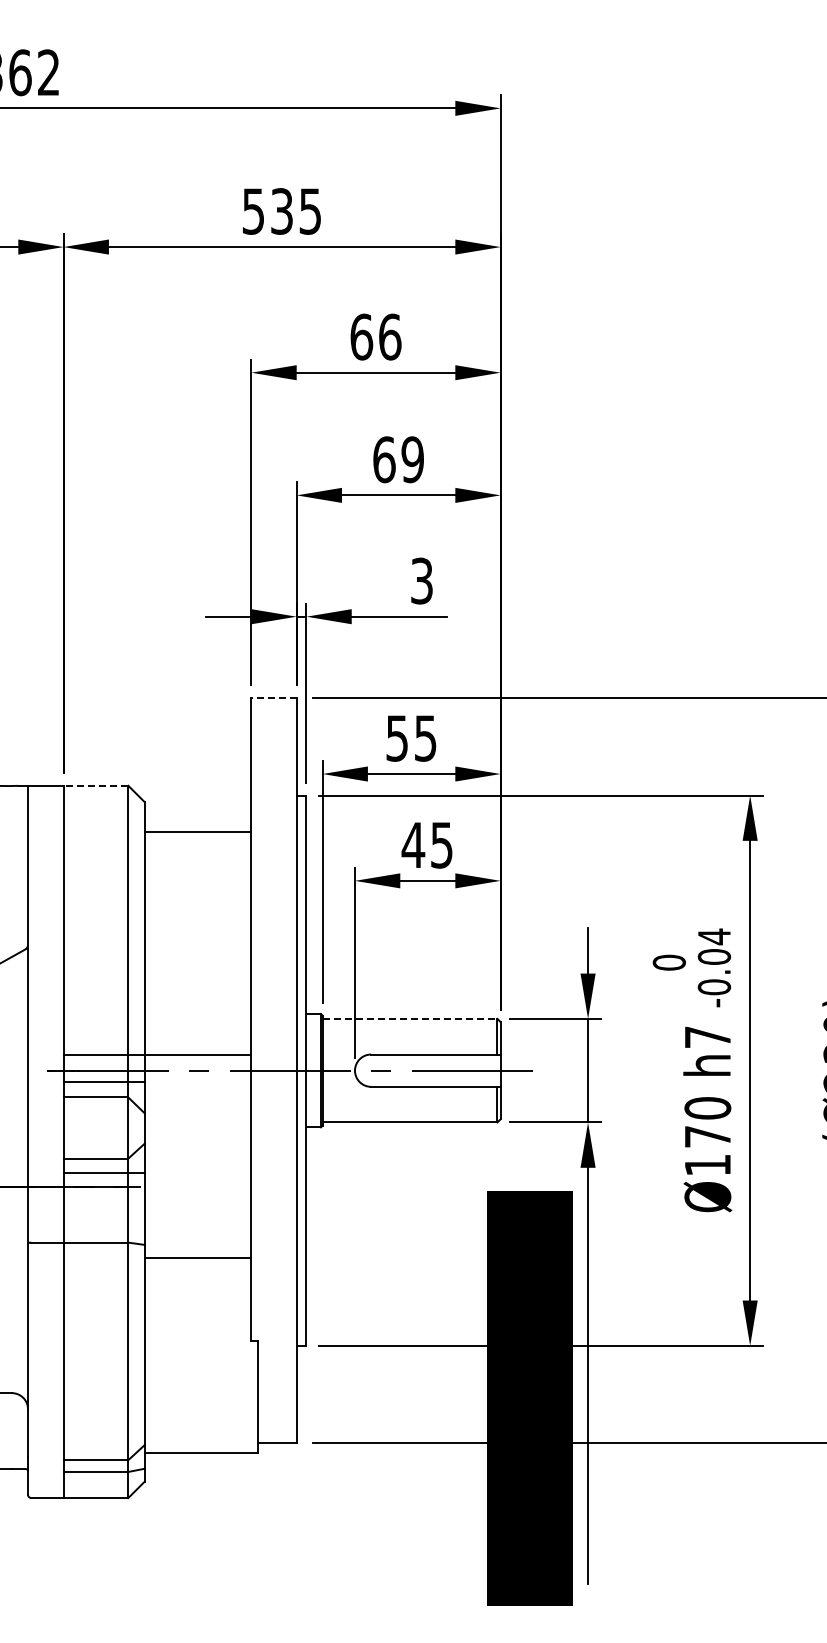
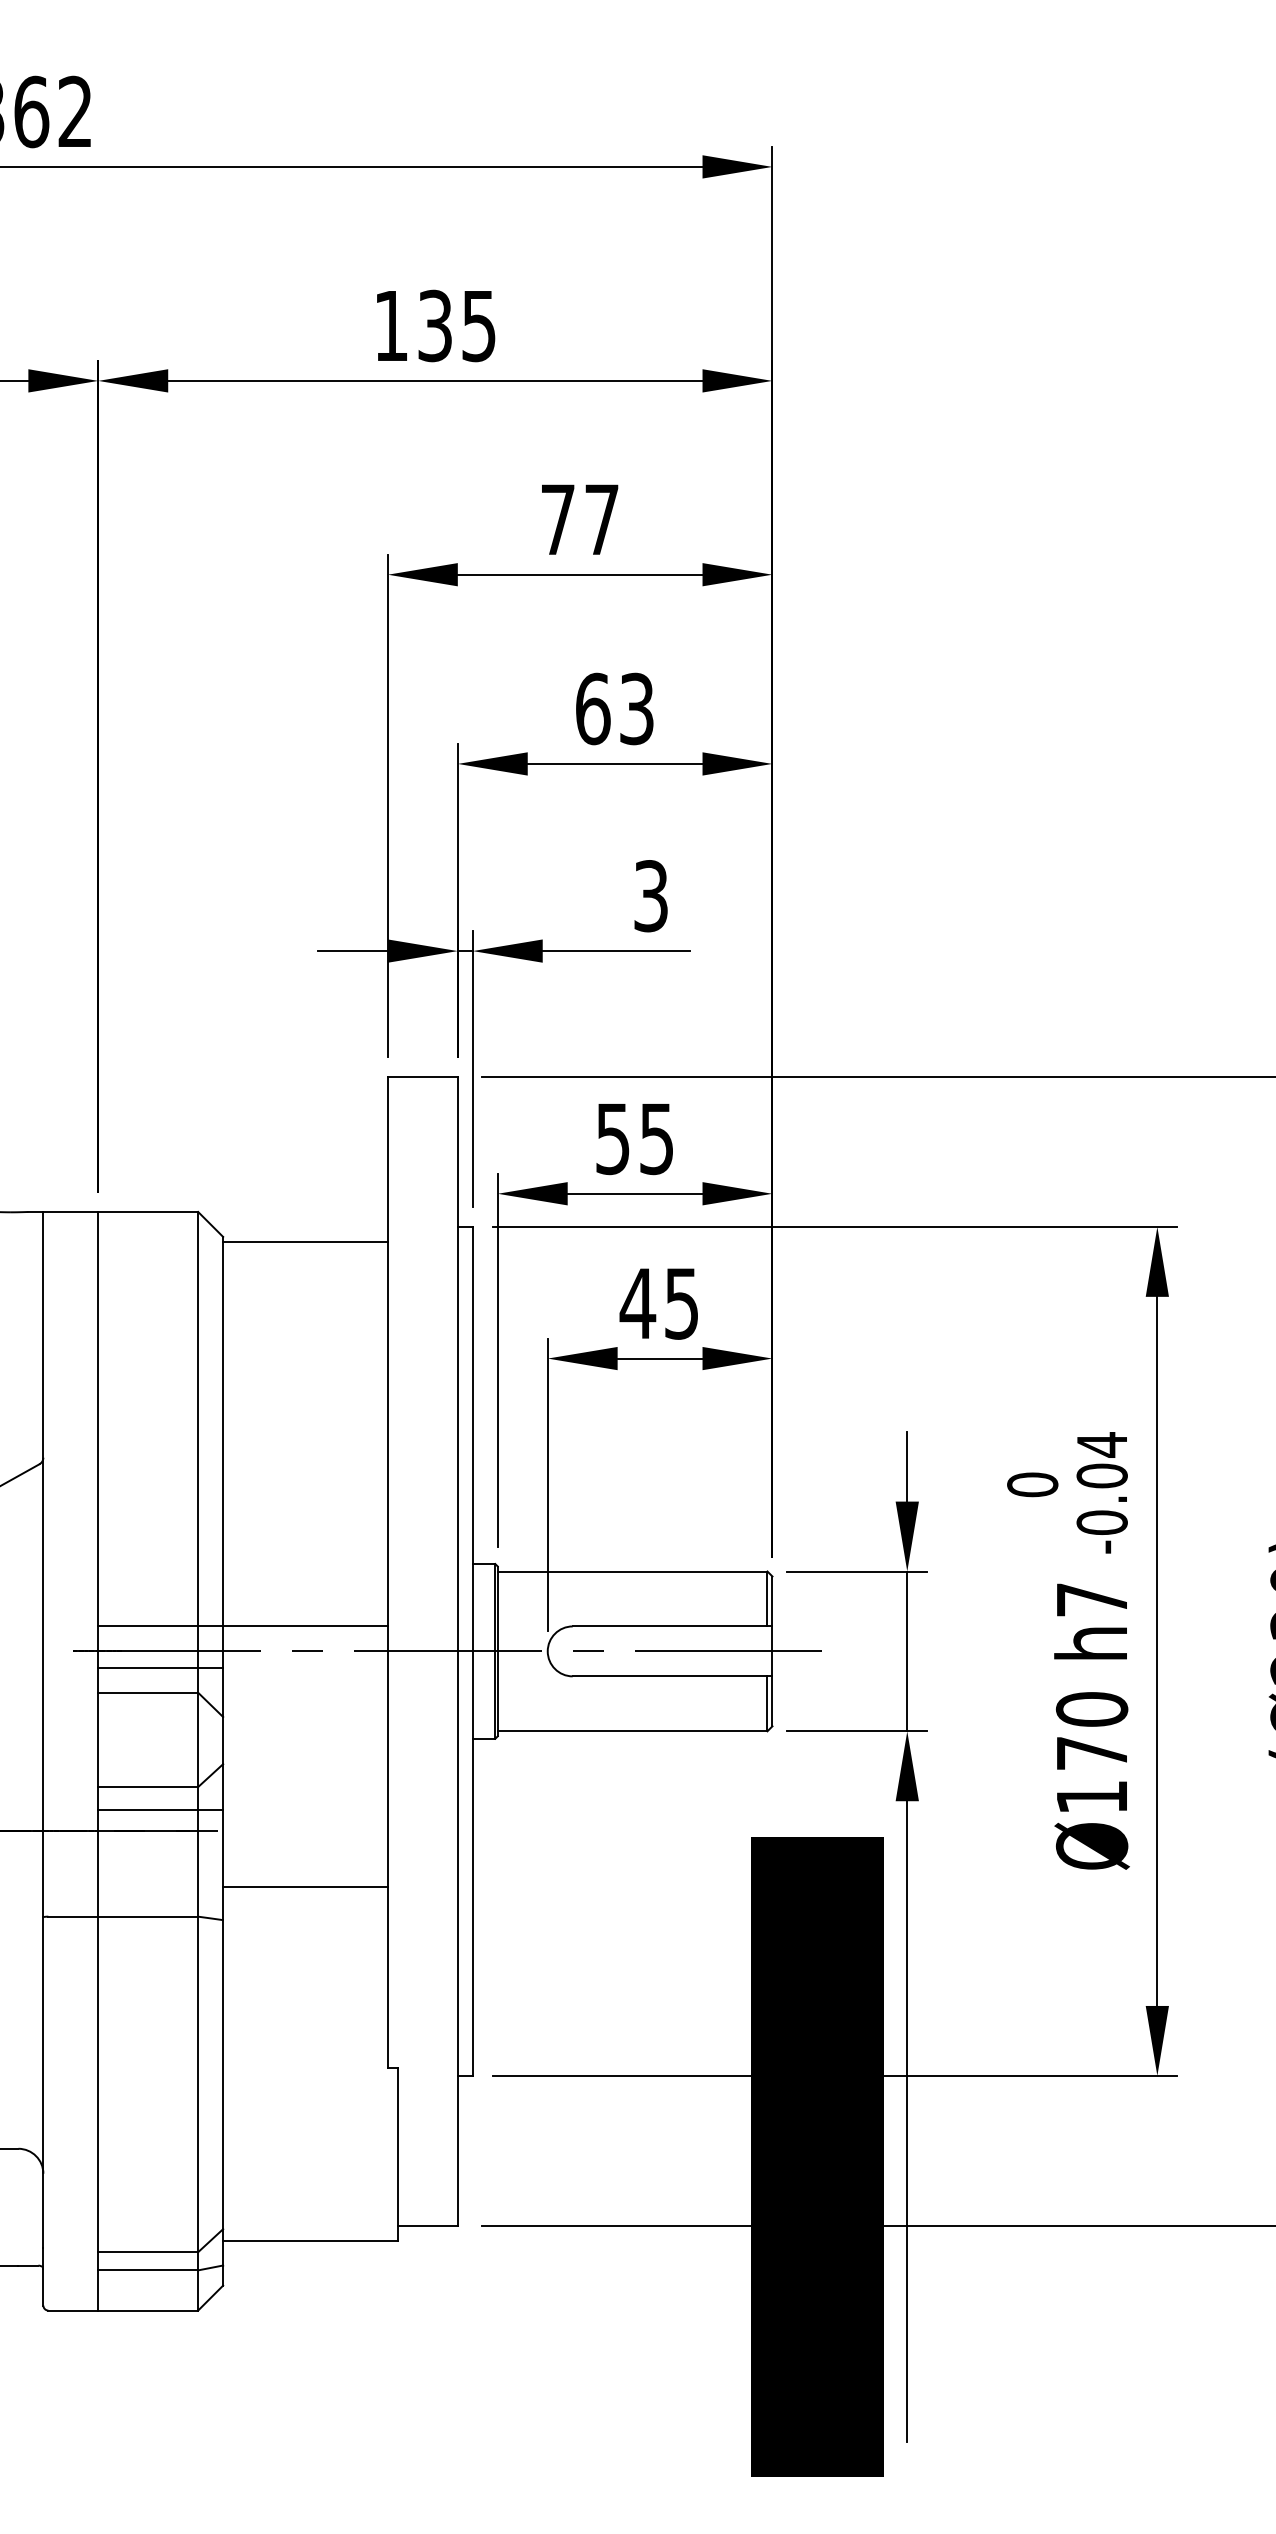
text: (252, 211) -> (389, 326), 535 -> 135
text: (375, 336) -> (579, 518), 66 -> 77
text: (412, 459) -> (636, 708), 69 -> 63
line: (274, 698) -> (423, 1077), dashed -> solid
line: (95, 785) -> (147, 1211), dashed -> solid
line: (197, 832) -> (304, 1242), moved
line: (410, 1018) -> (633, 1570), dashed -> solid
line: (197, 1257) -> (304, 1887), moved

